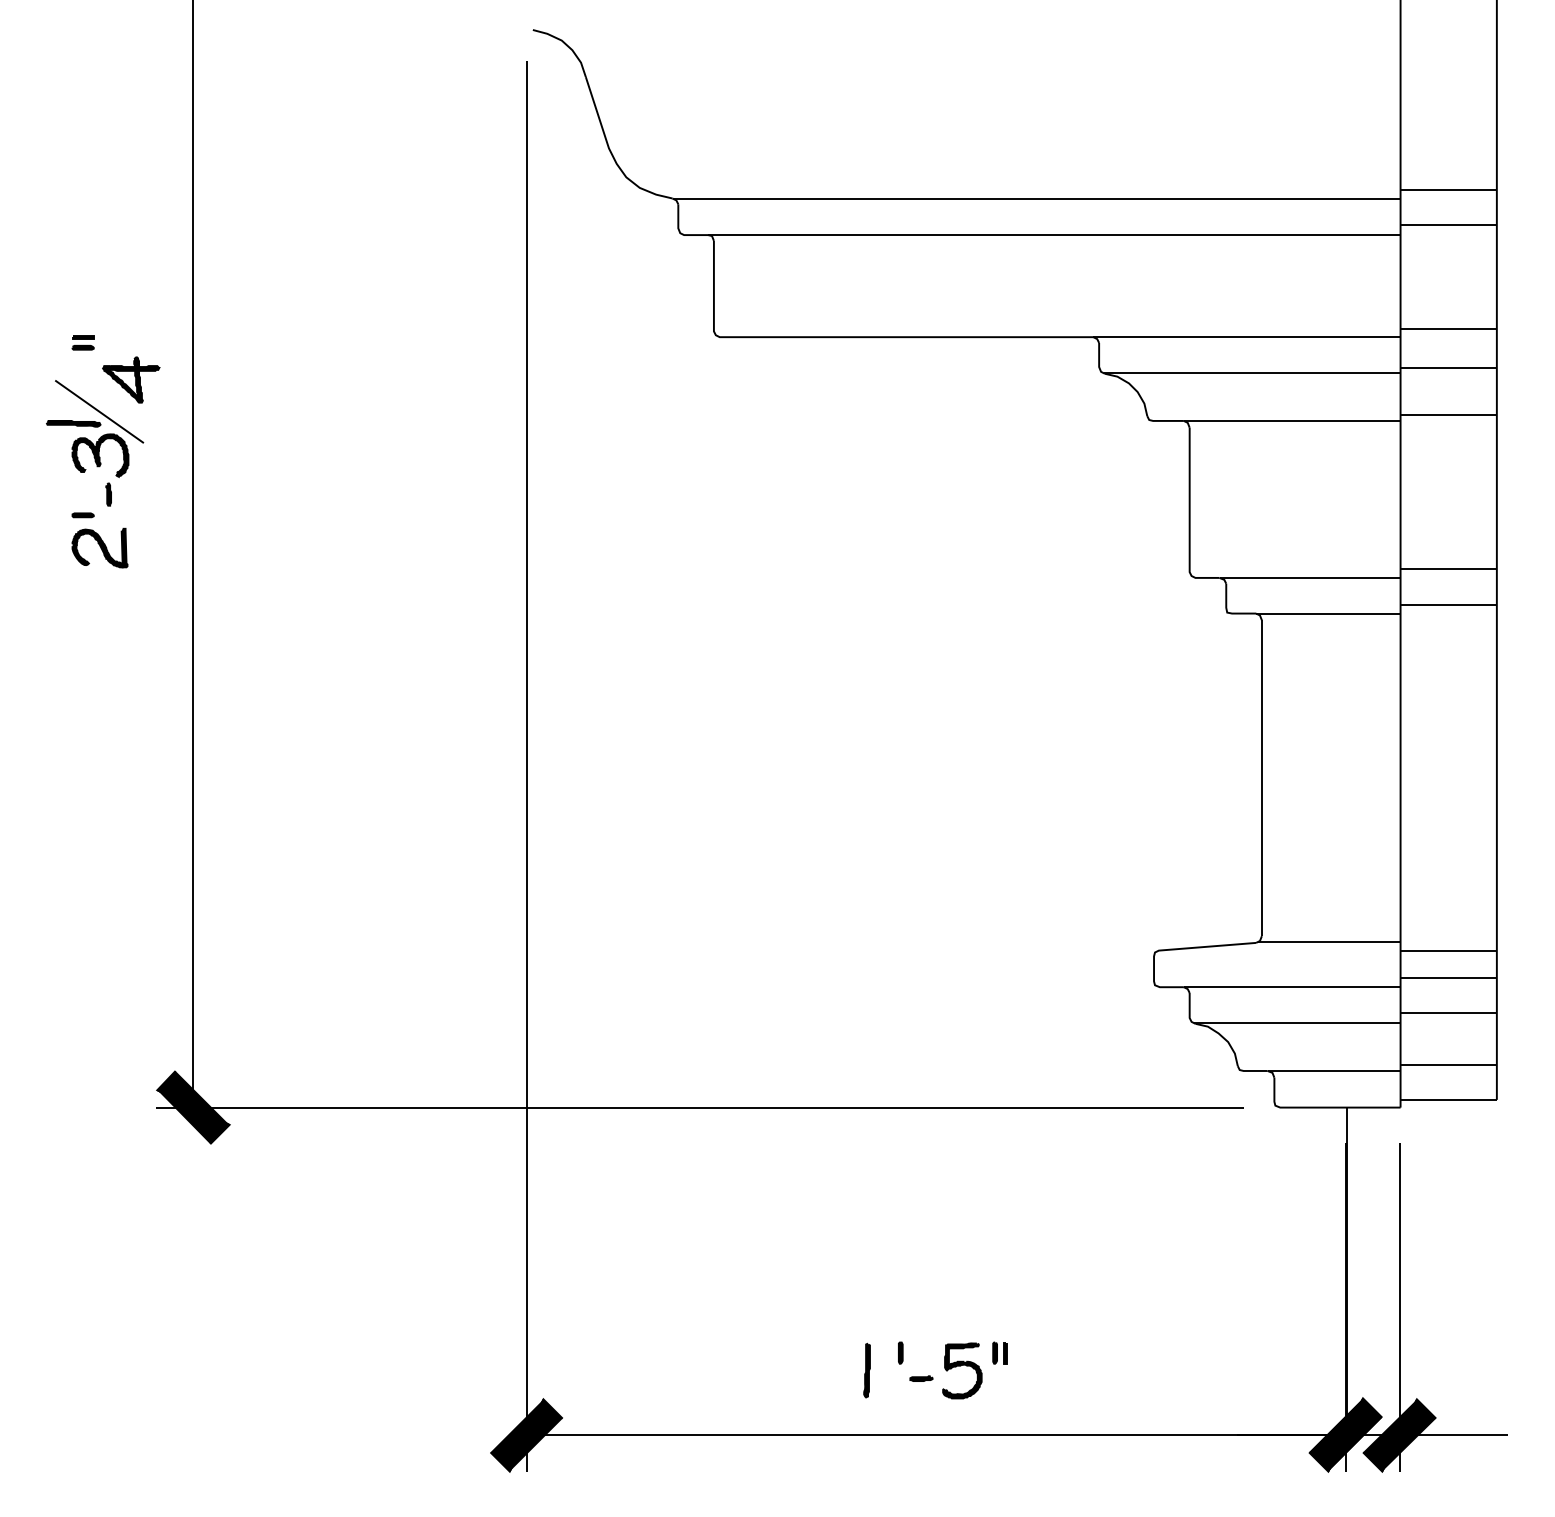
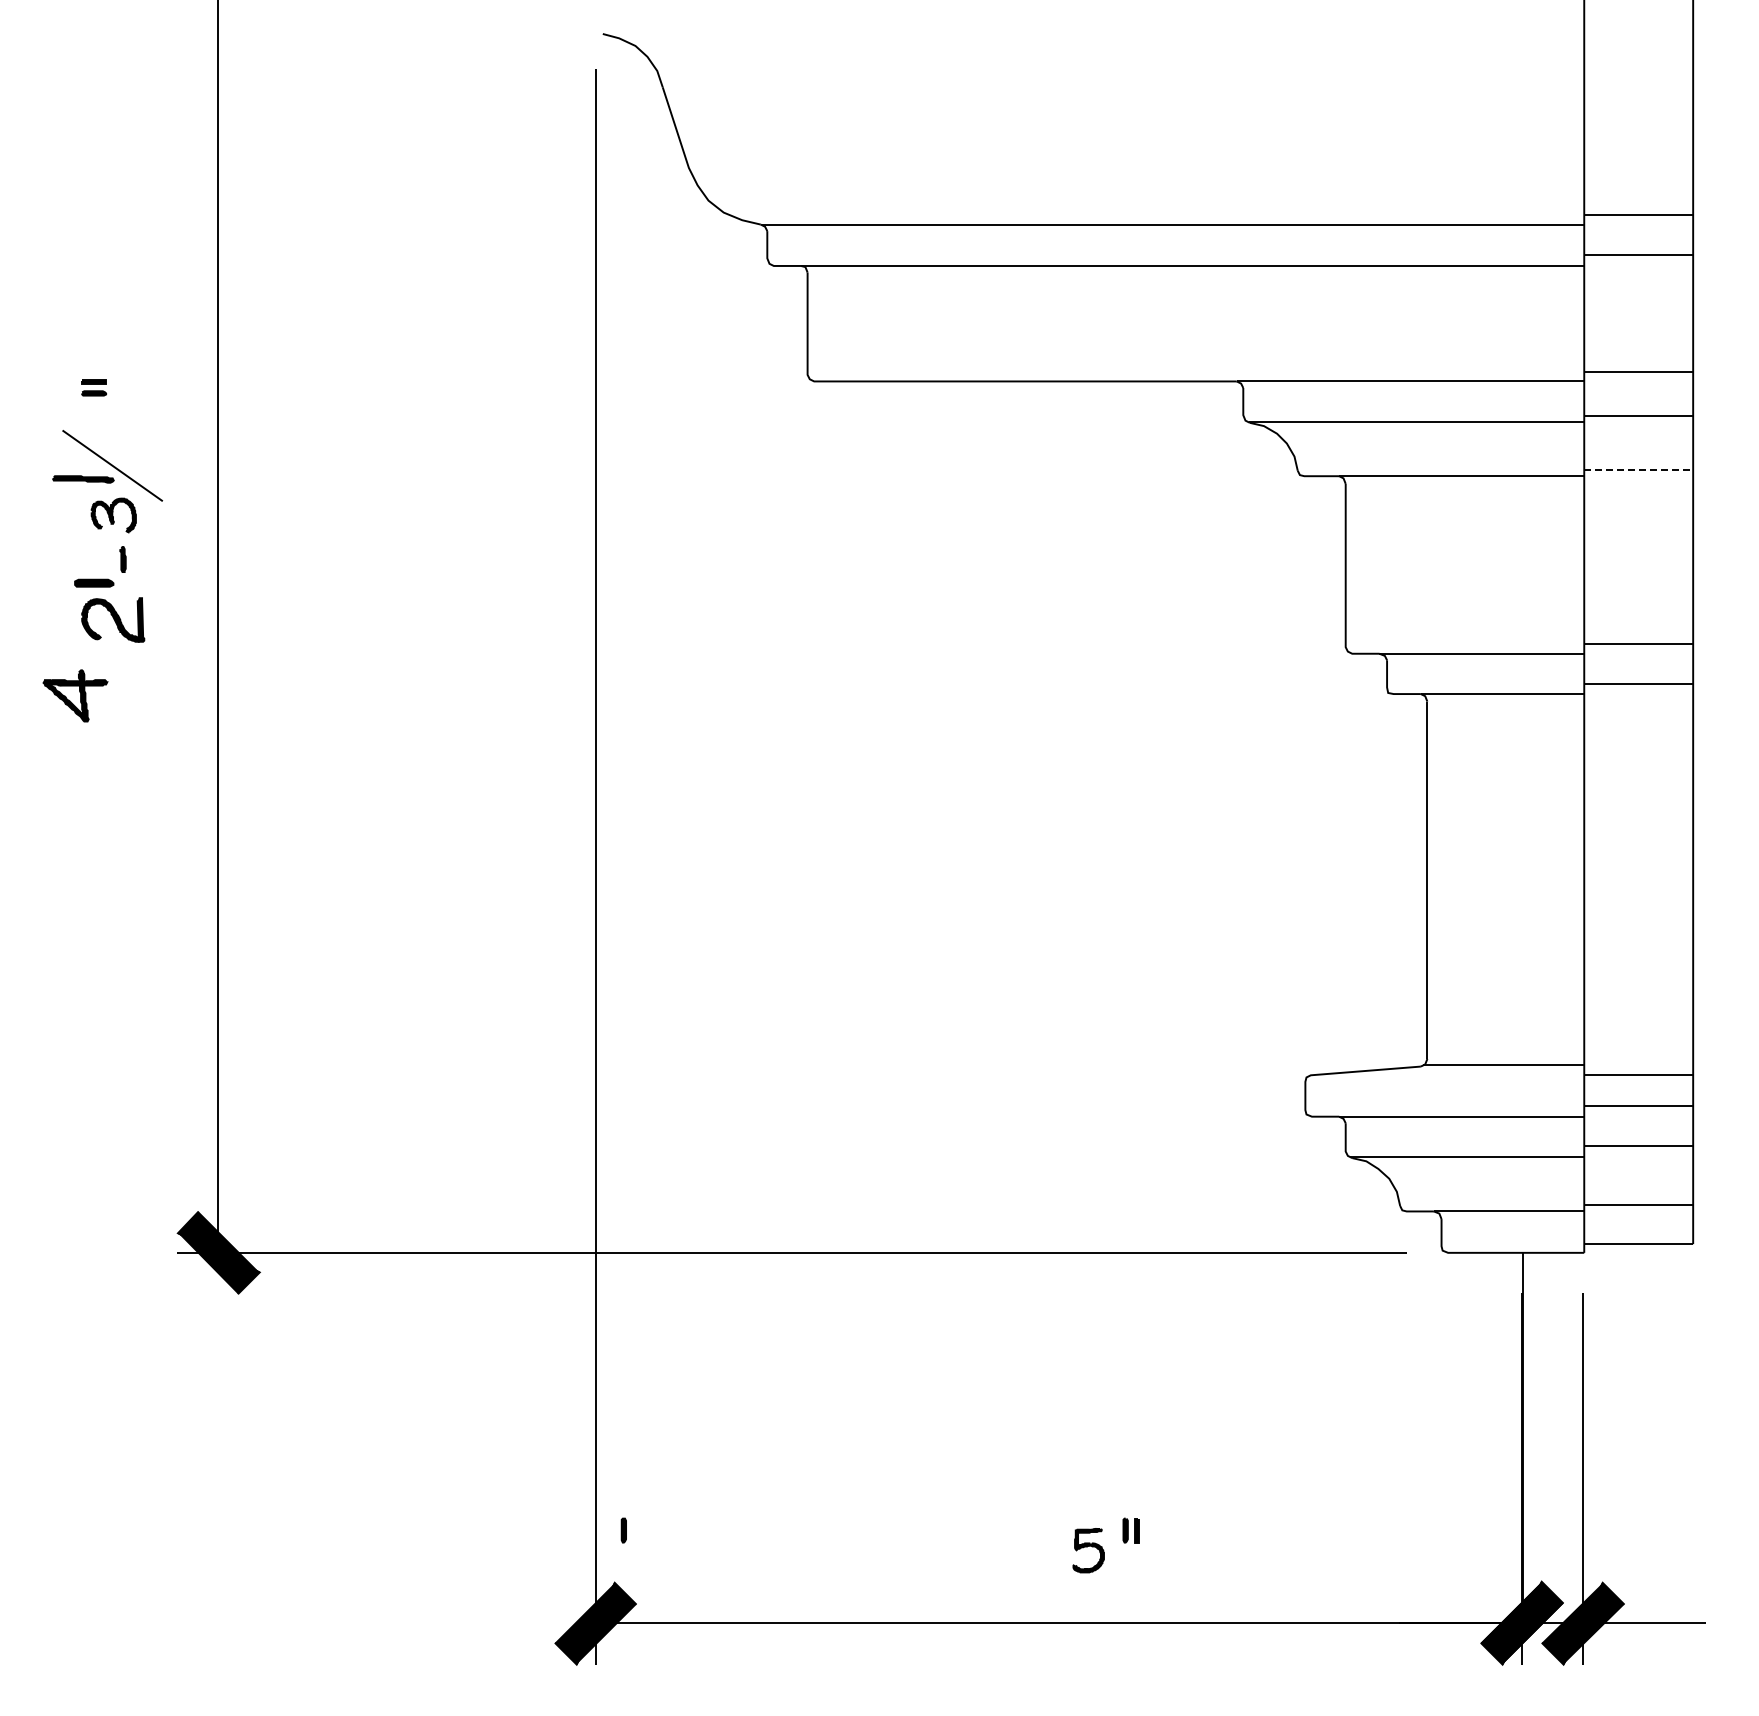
part: (131, 379) -> (75, 695), moved
line: (1449, 415) -> (1639, 469), solid -> dashed
part: (100, 455) -> (113, 515), size x0.7
part: (82, 514) -> (93, 582), size x1.6
part: (900, 1353) -> (623, 1530), moved
part: (866, 1370) -> (980, 1550), removed
part: (962, 1370) -> (1088, 1550), size x0.7
part: (920, 1378) -> (1041, 1559), removed

